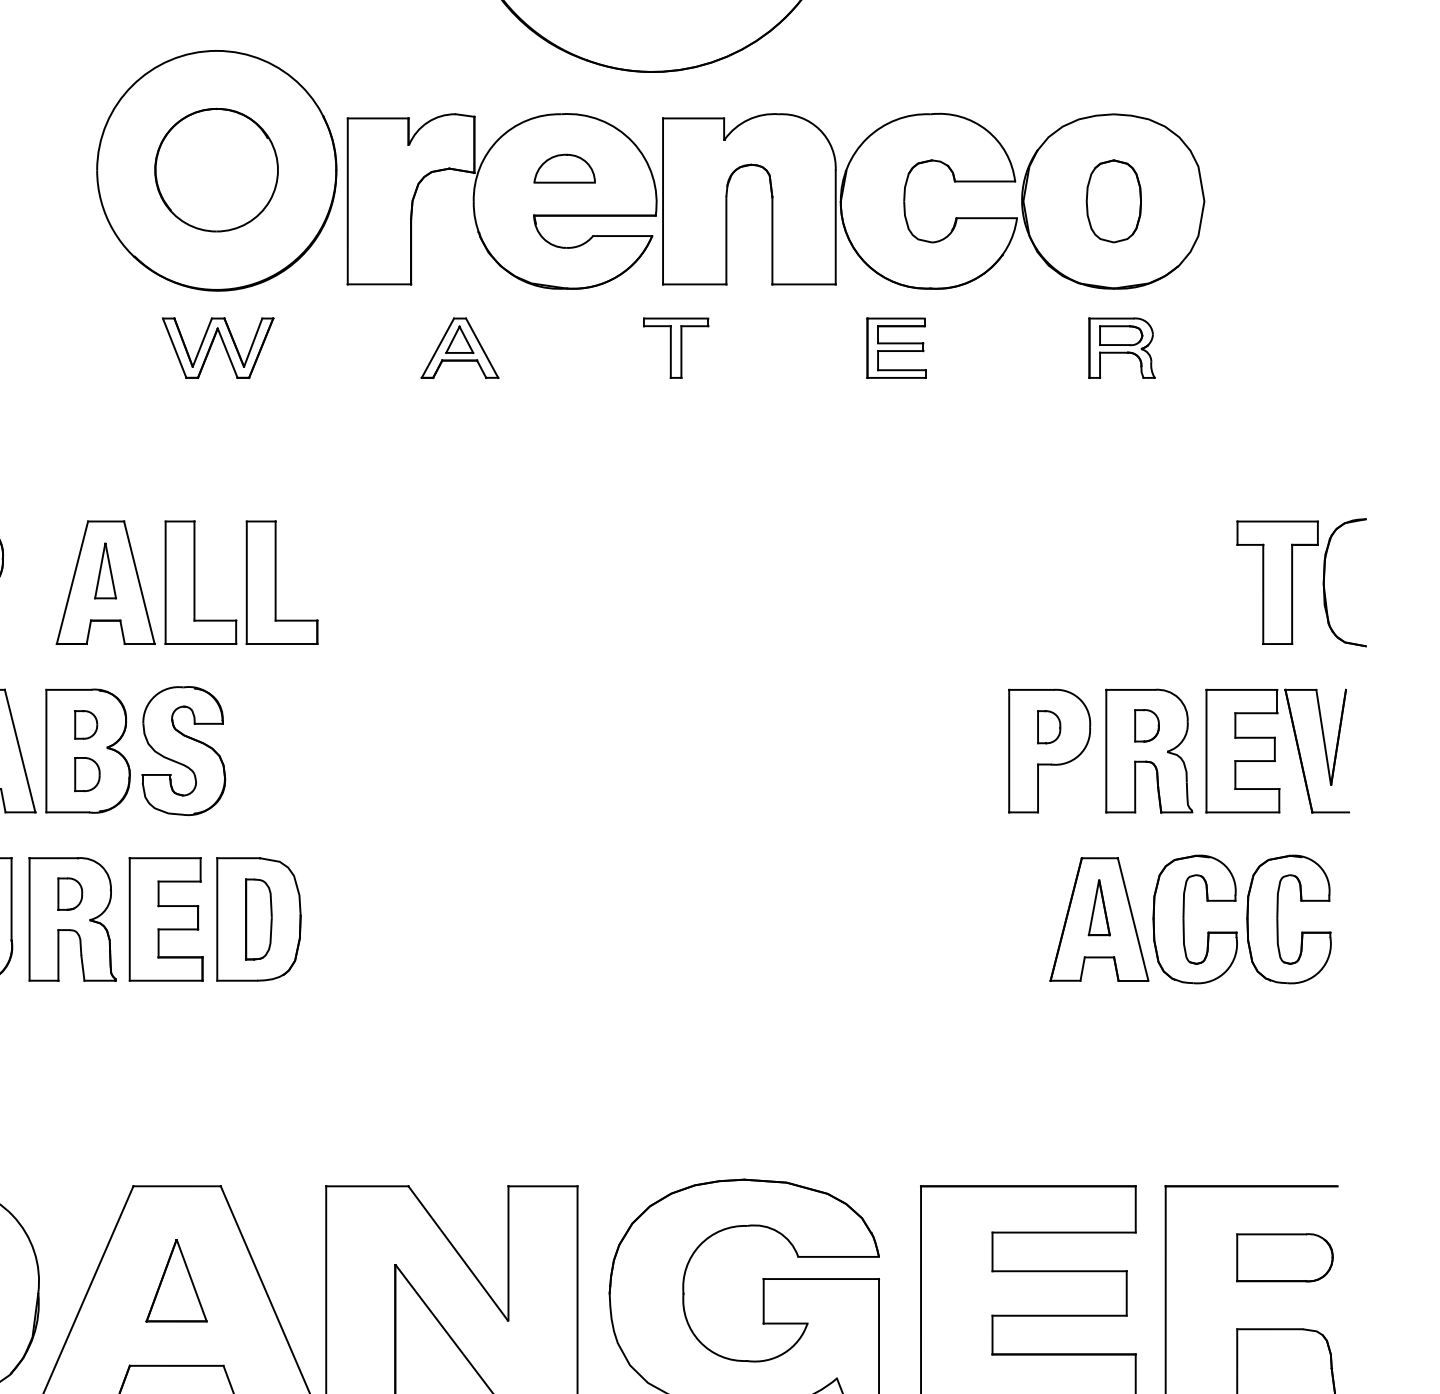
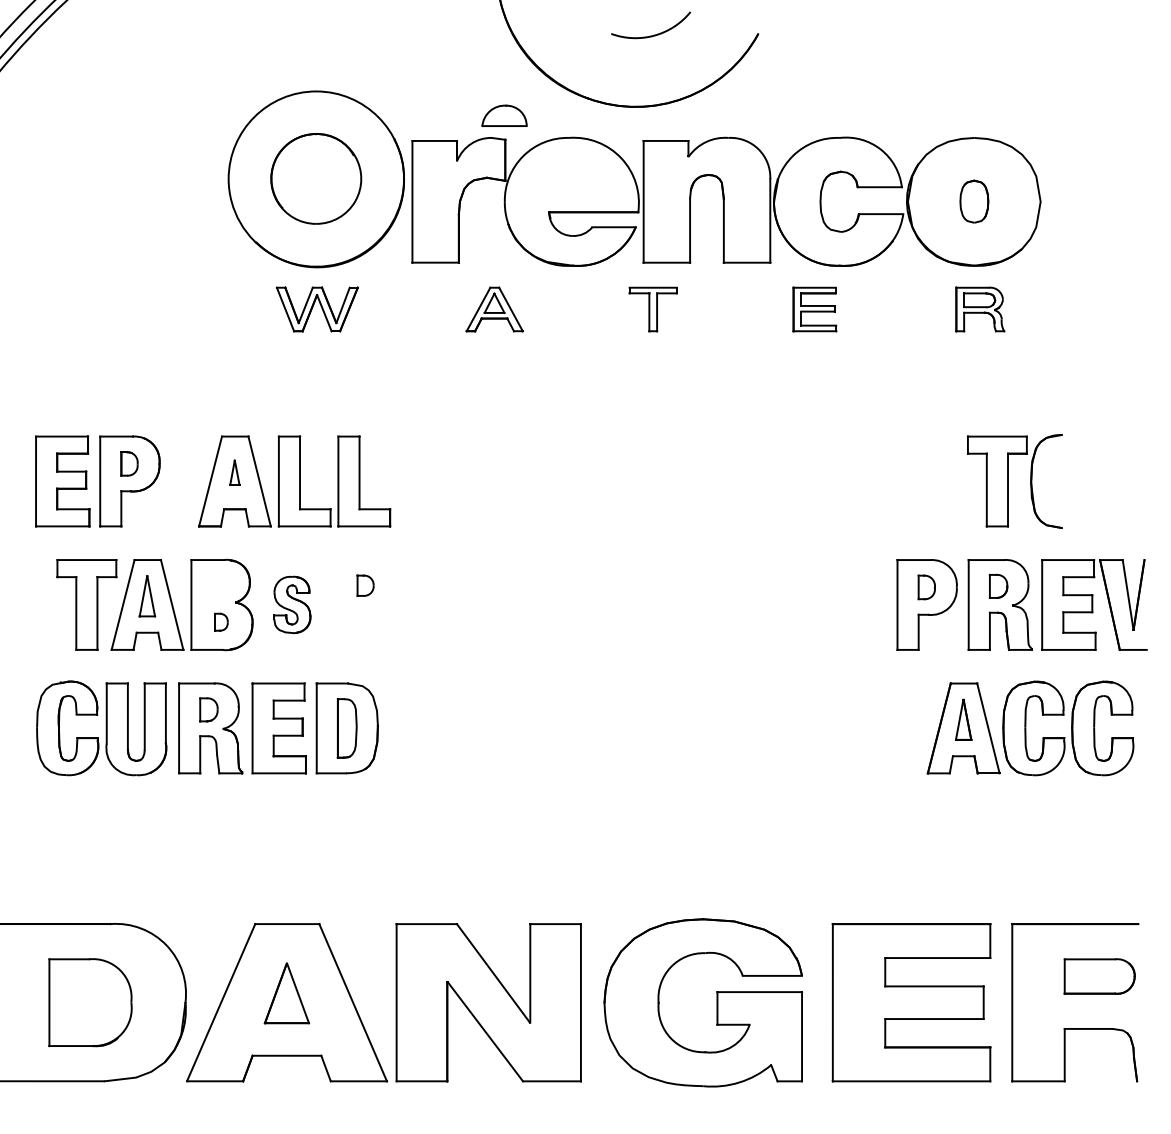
part: (564, 168) -> (504, 115), moved
part: (1114, 200) -> (974, 201), size x0.7
part: (105, 570) -> (234, 472), size x0.6
part: (1301, 582) -> (1014, 481), moved
part: (86, 724) -> (365, 585), moved
part: (184, 750) -> (292, 604), size x0.6
part: (87, 775) -> (221, 622), size x0.7

